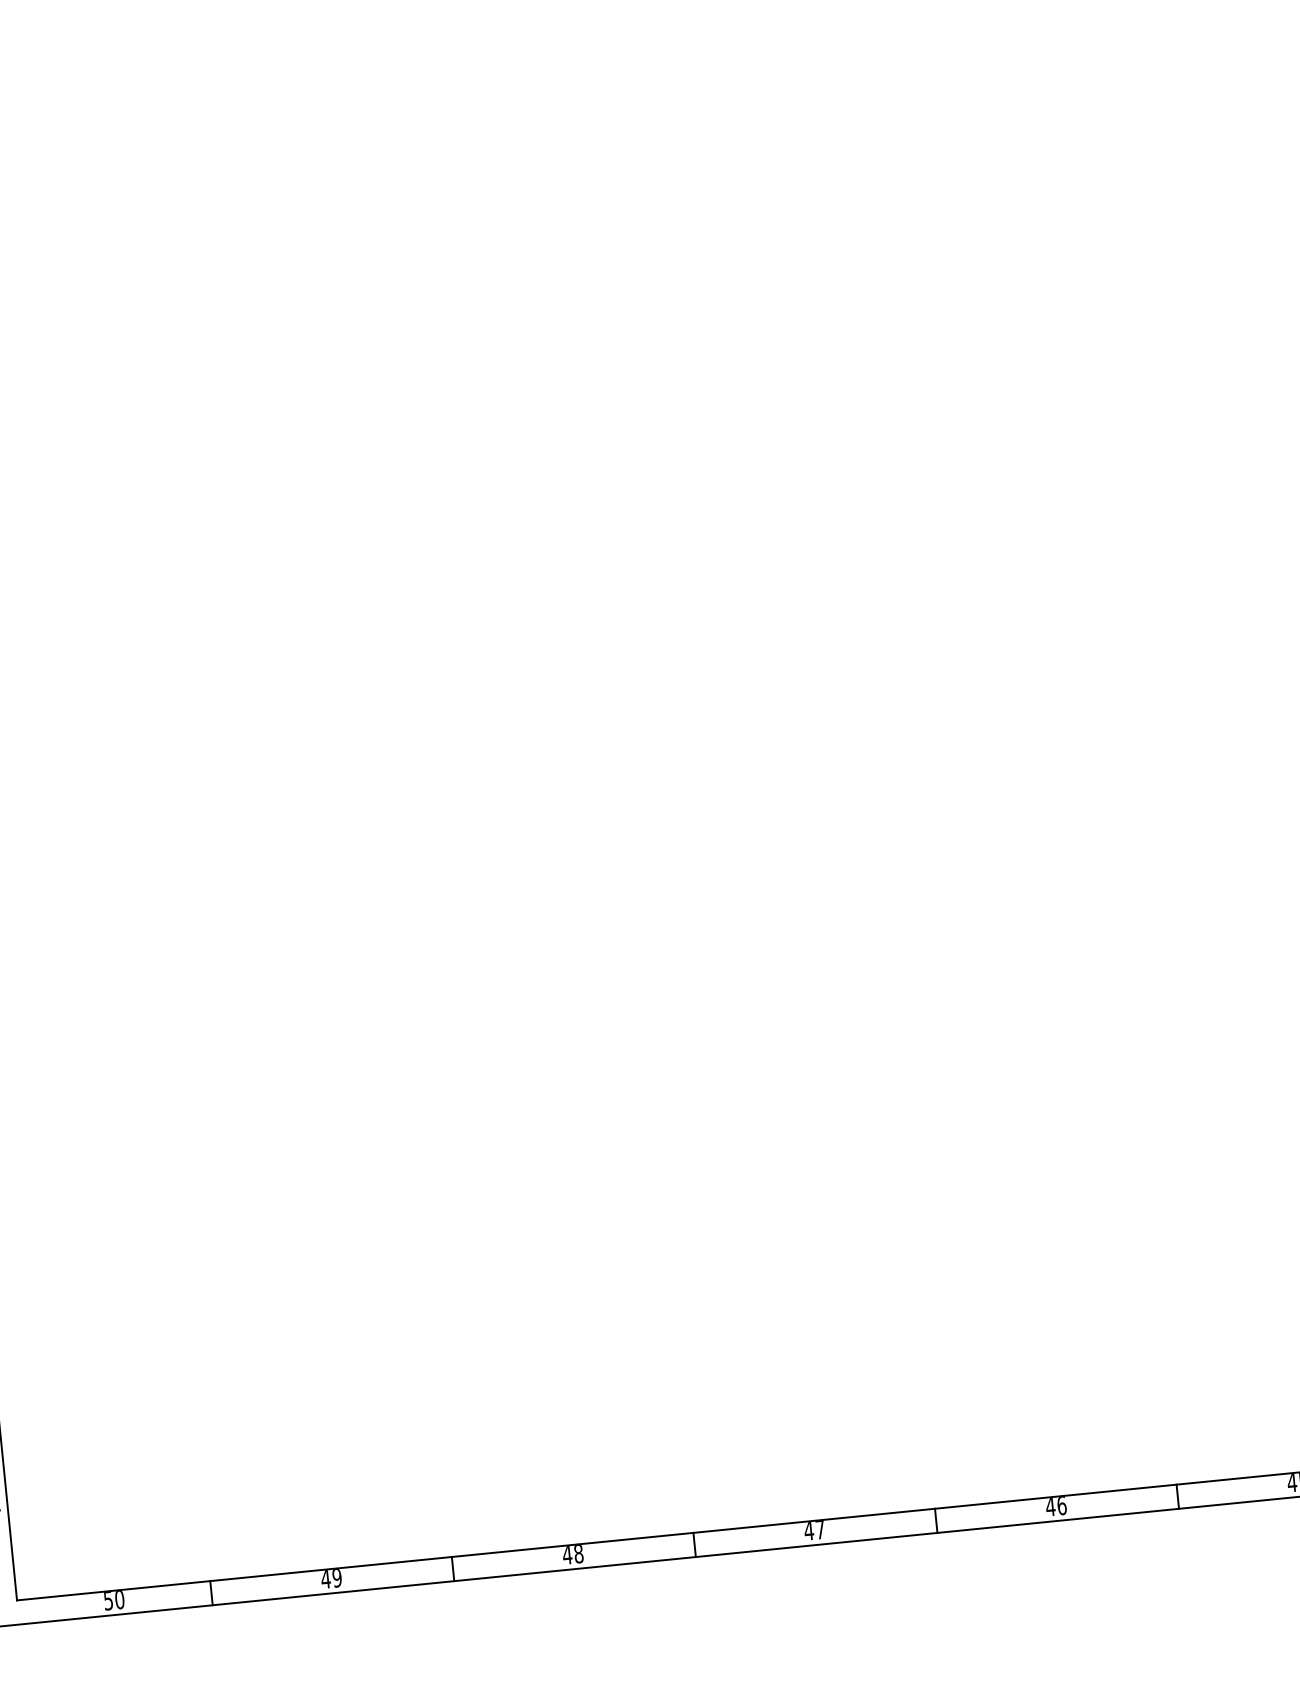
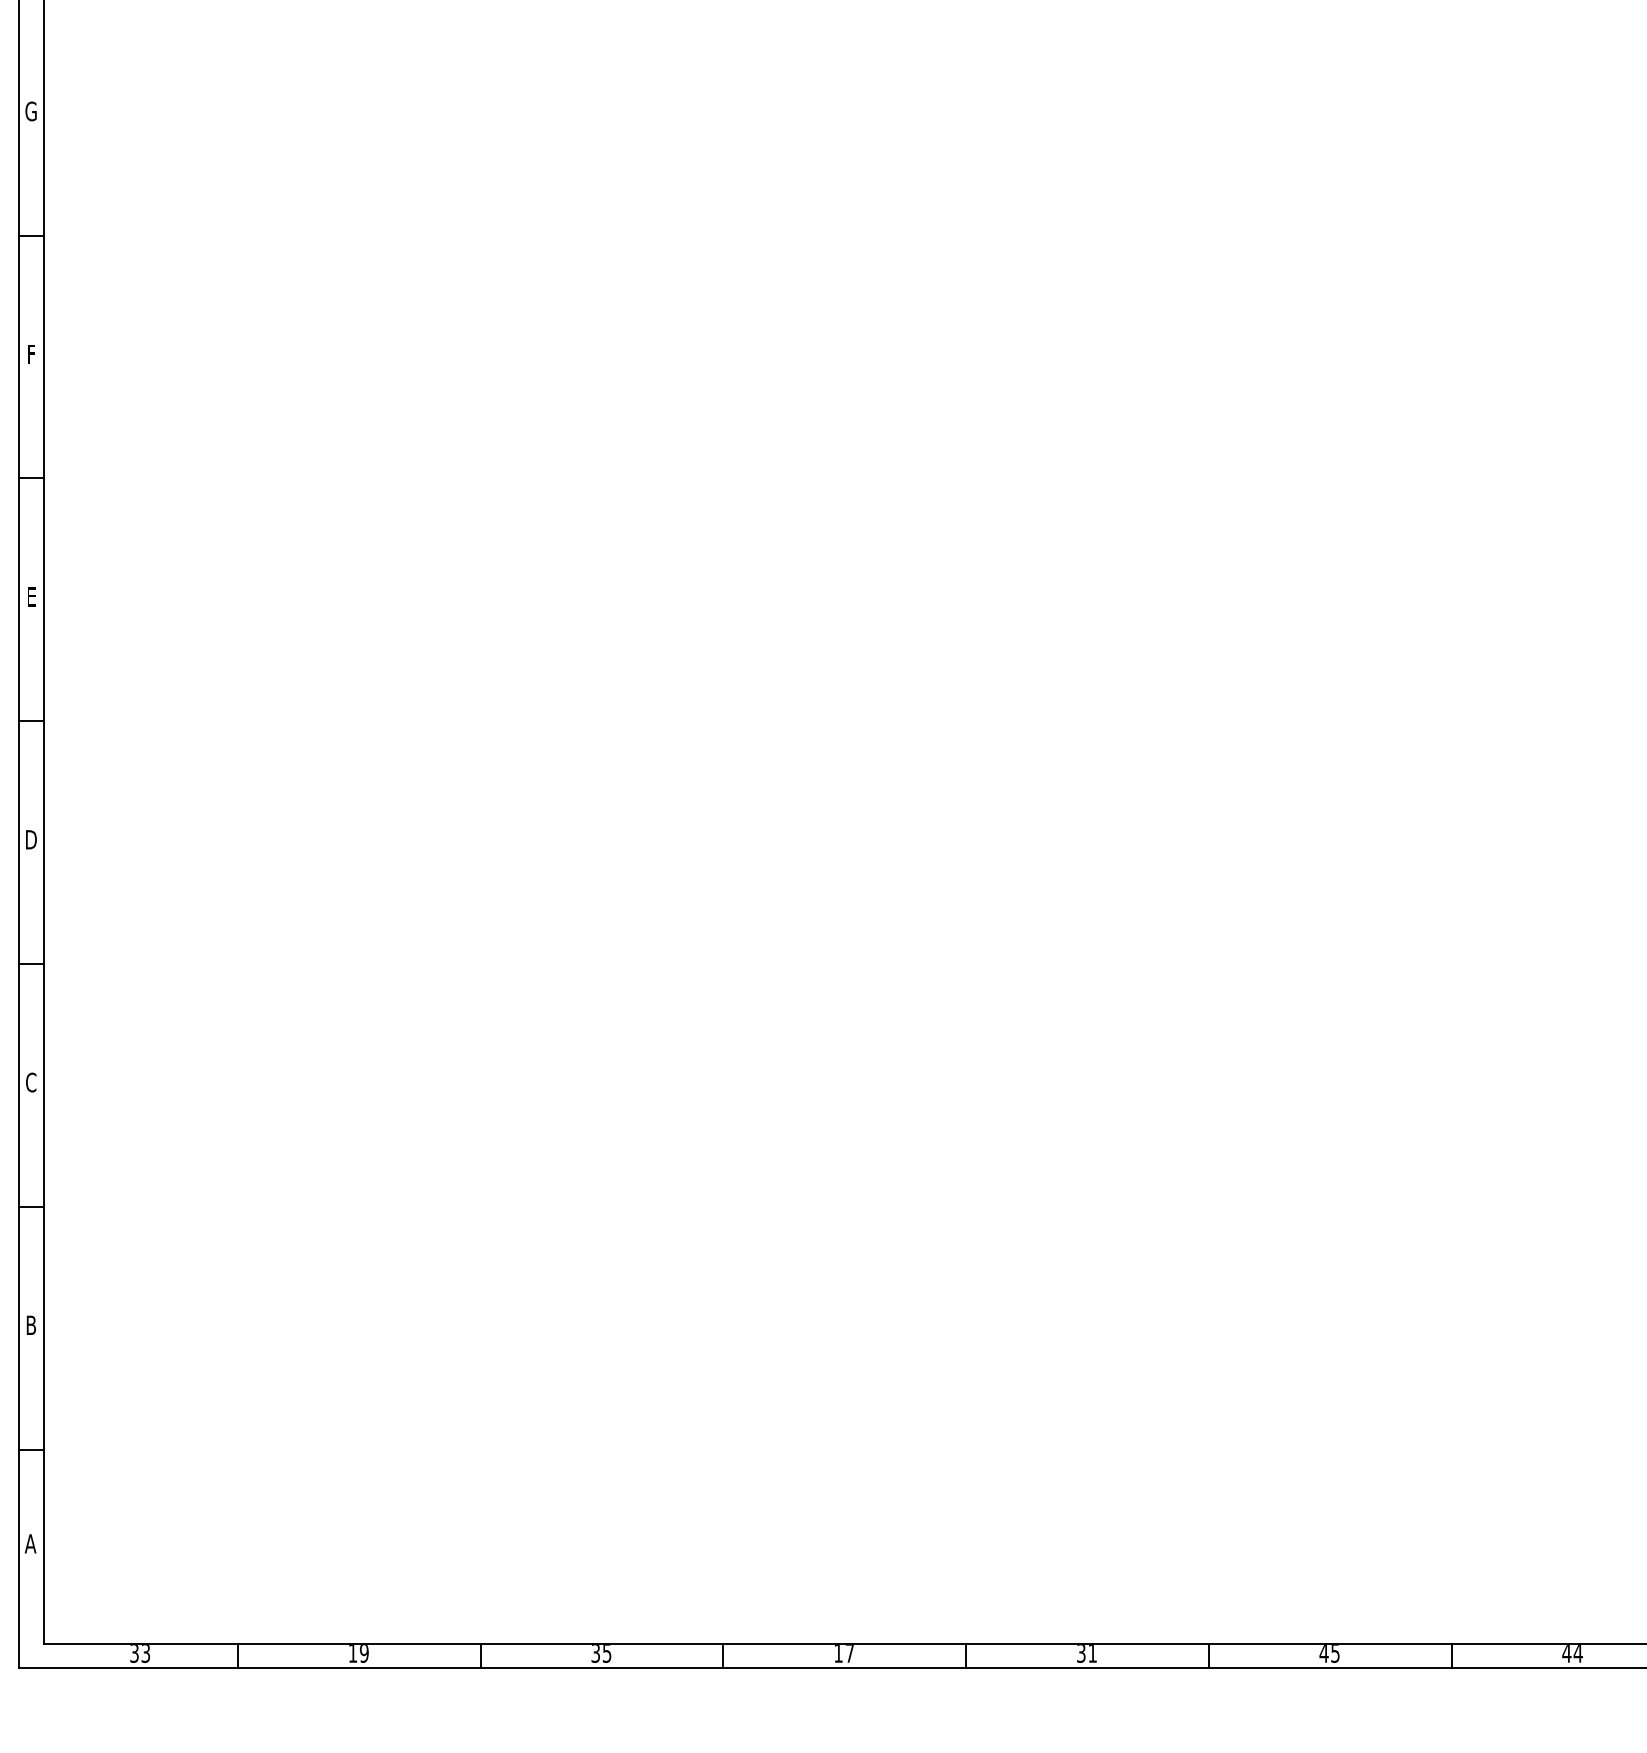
text: (1055, 1506) -> (1086, 1653), 46 -> 31
text: (809, 1531) -> (838, 1653), 47 -> 17
text: (573, 1554) -> (601, 1653), 48 -> 35
text: (325, 1579) -> (352, 1653), 49 -> 19
text: (114, 1600) -> (140, 1653), 50 -> 33

